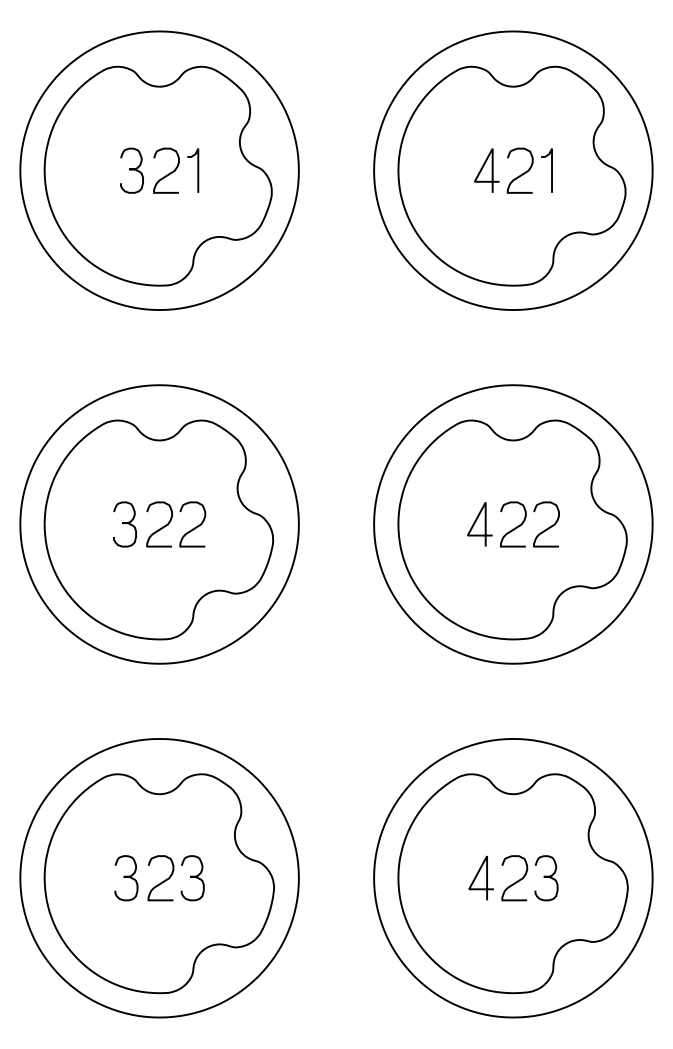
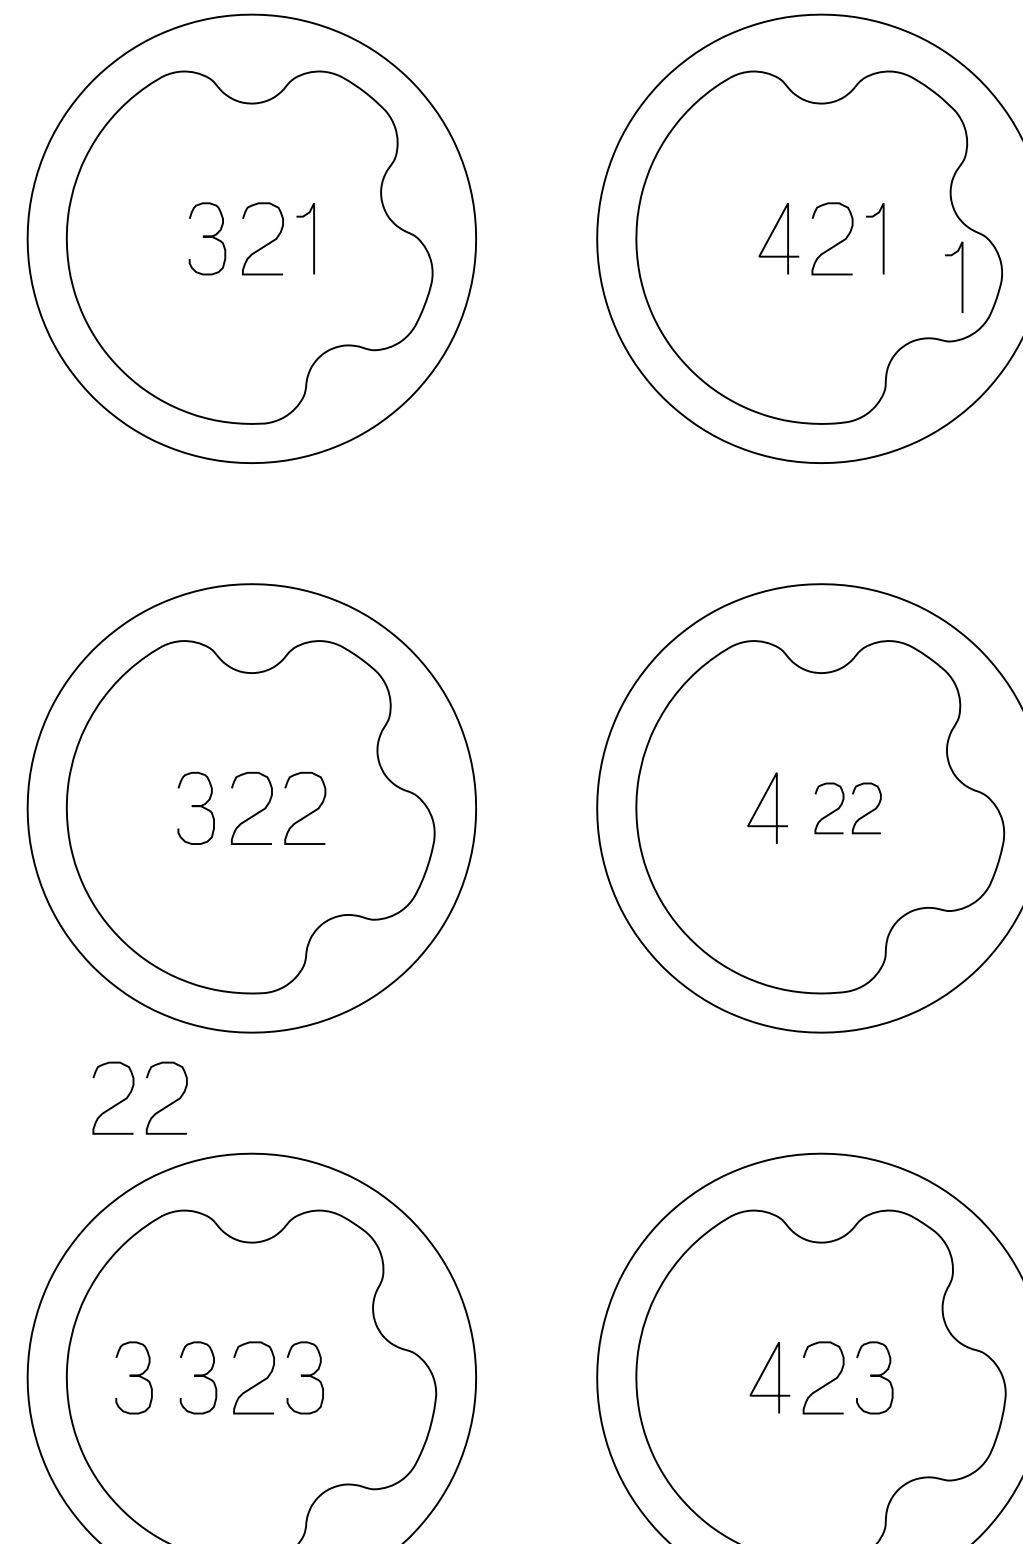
curve: (600, 194) -> (961, 277), added
part: (529, 524) -> (847, 808), size x0.7
part: (84, 702) -> (130, 1094), added
curve: (86, 877) -> (134, 1376), added

